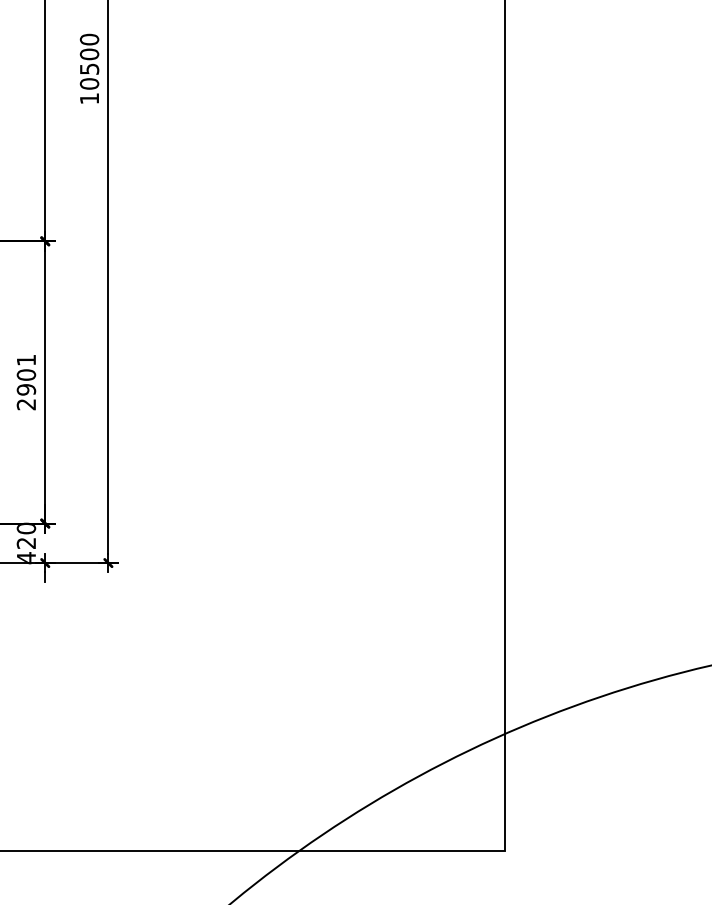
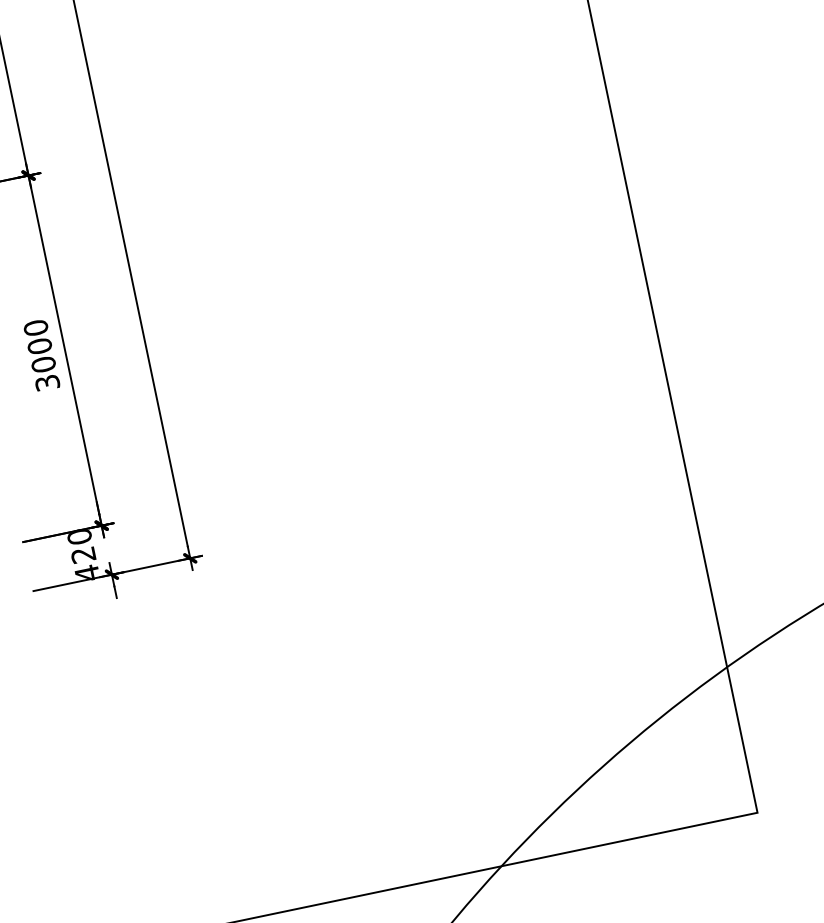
text: (26, 382) -> (41, 355), 2901 -> 3000

